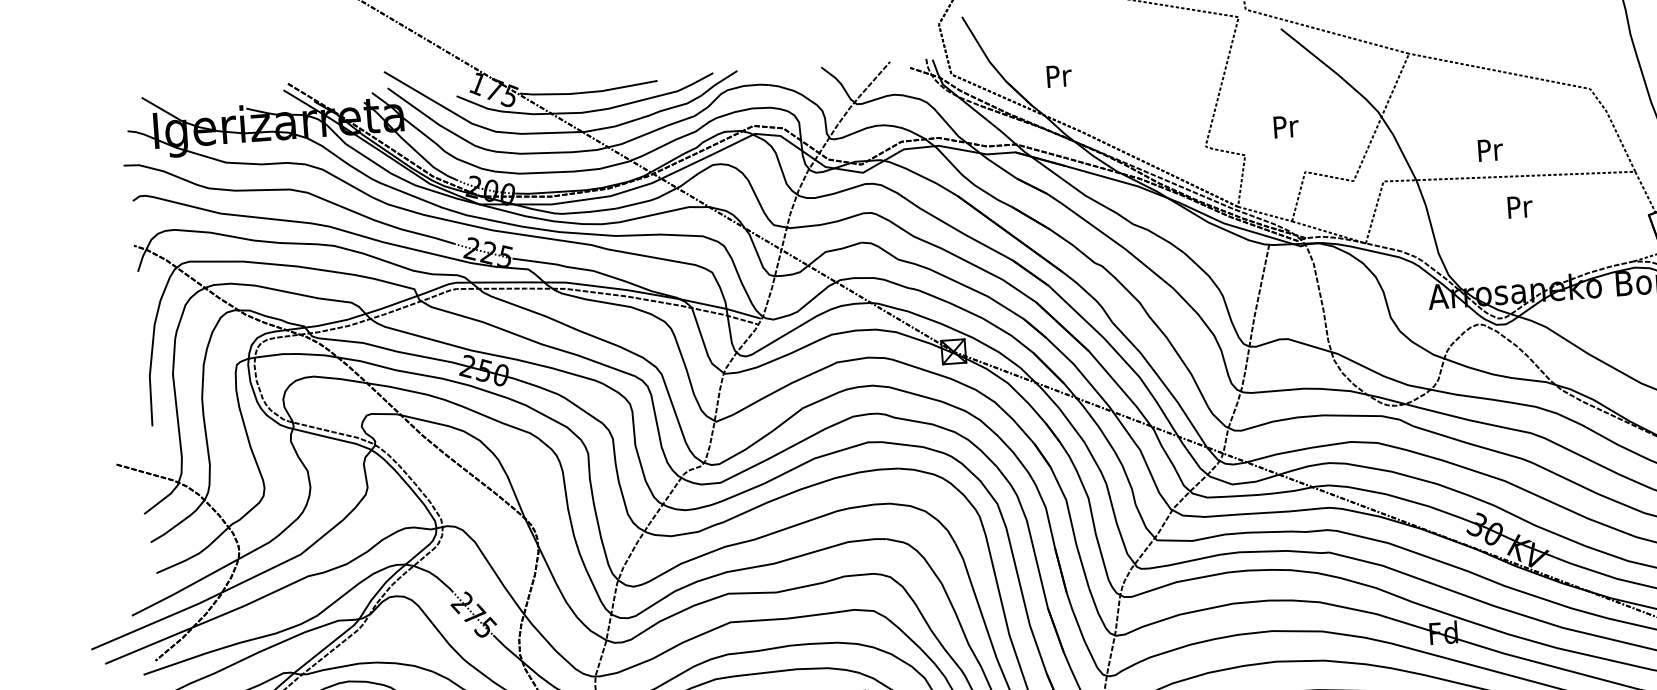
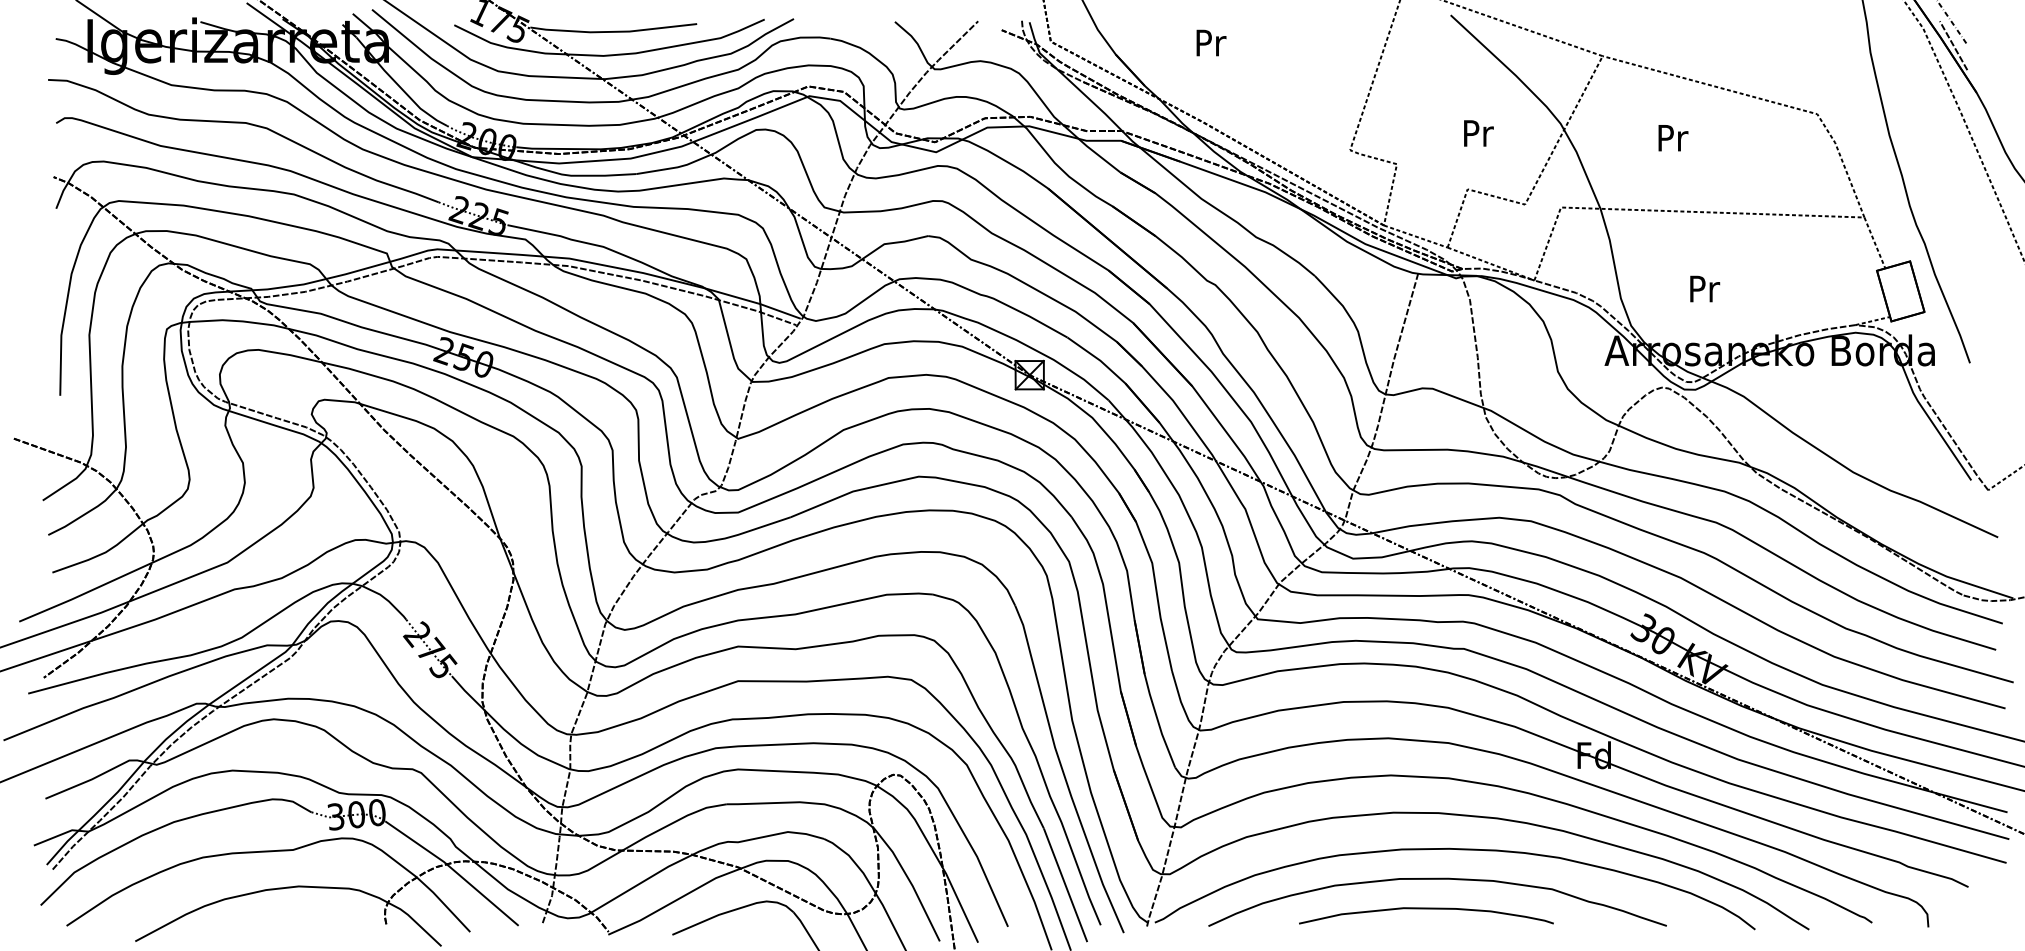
text: (1059, 75) -> (1211, 42), moved
text: (1286, 126) -> (1478, 133), moved
text: (1490, 150) -> (1673, 138), moved
text: (1520, 206) -> (1705, 288), moved

